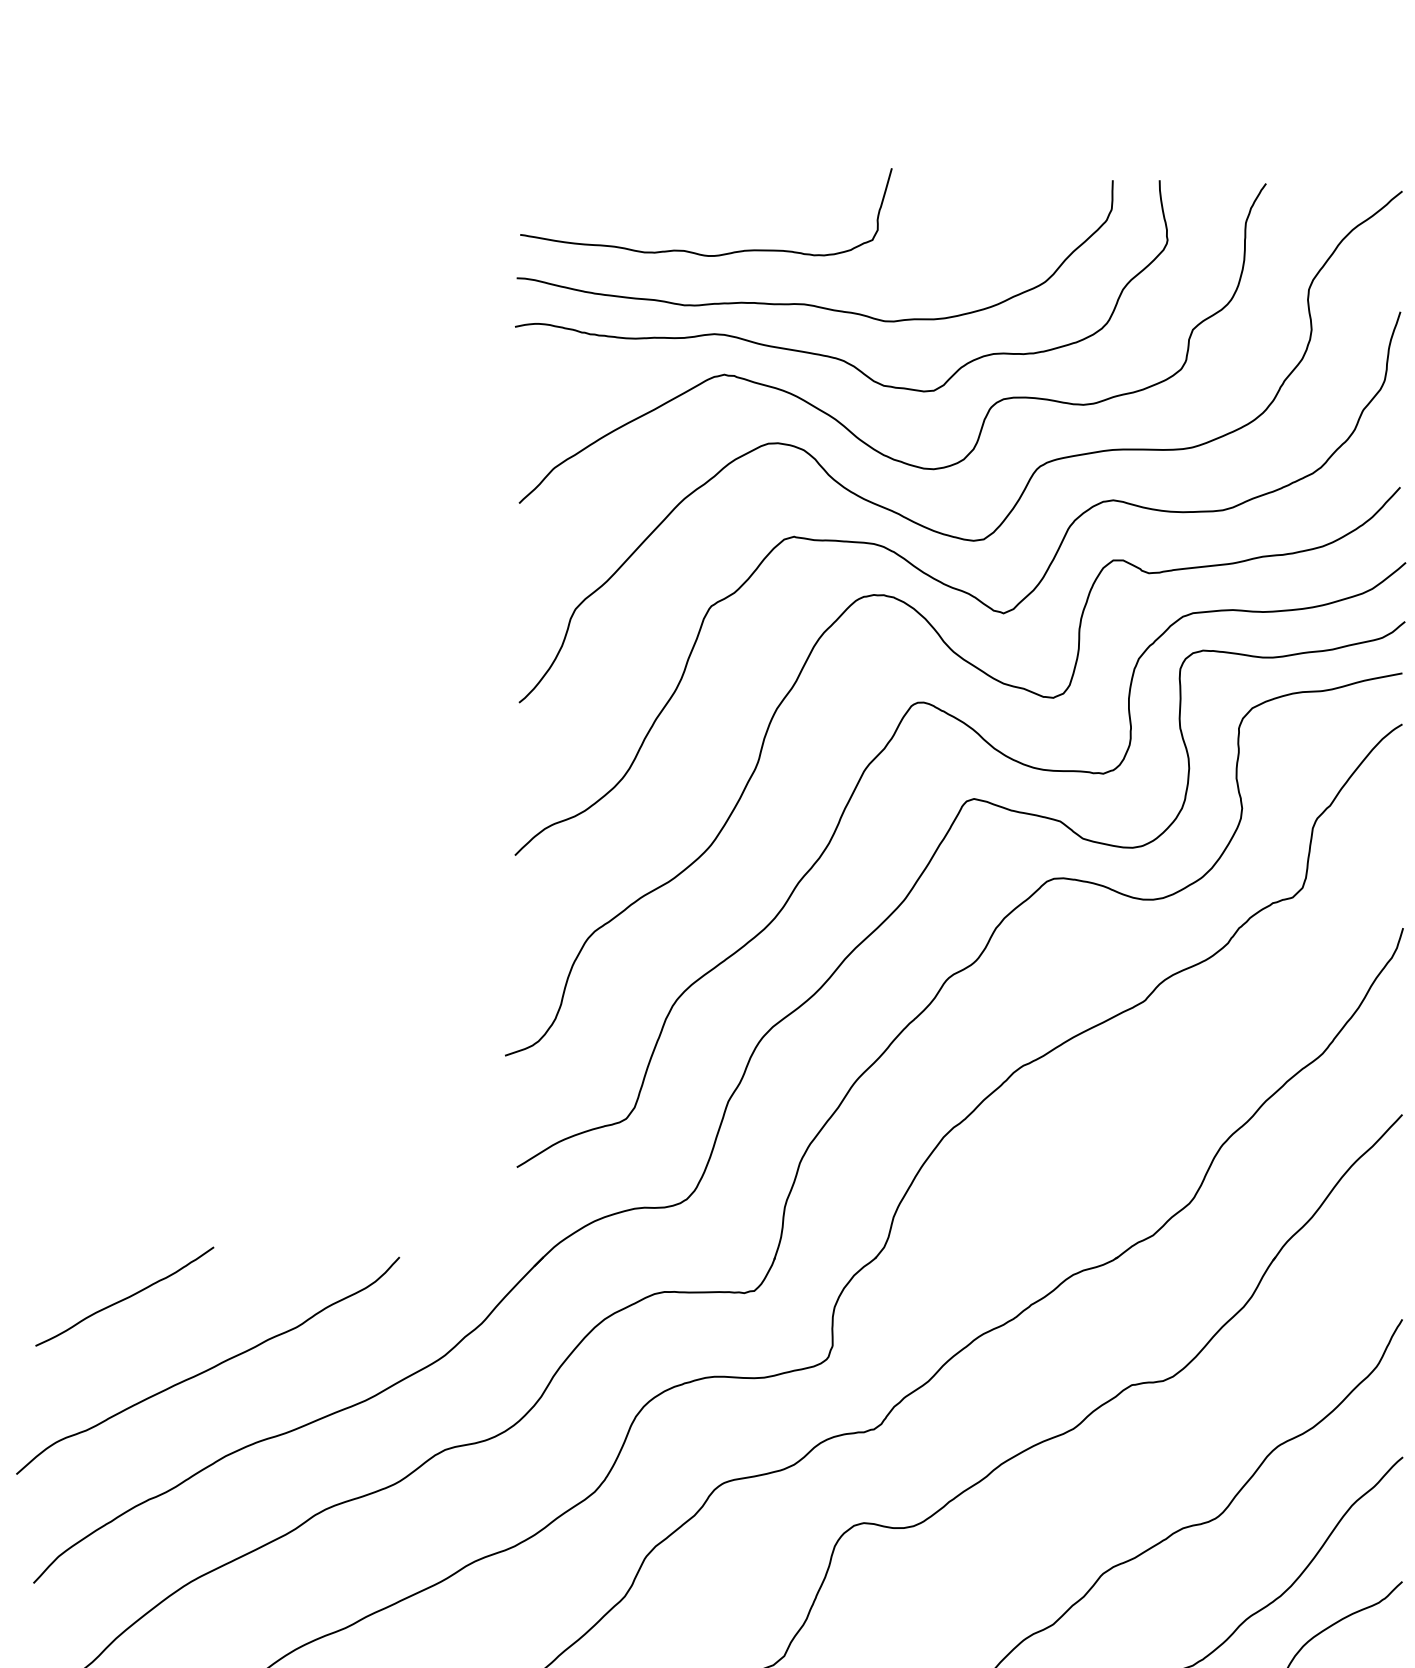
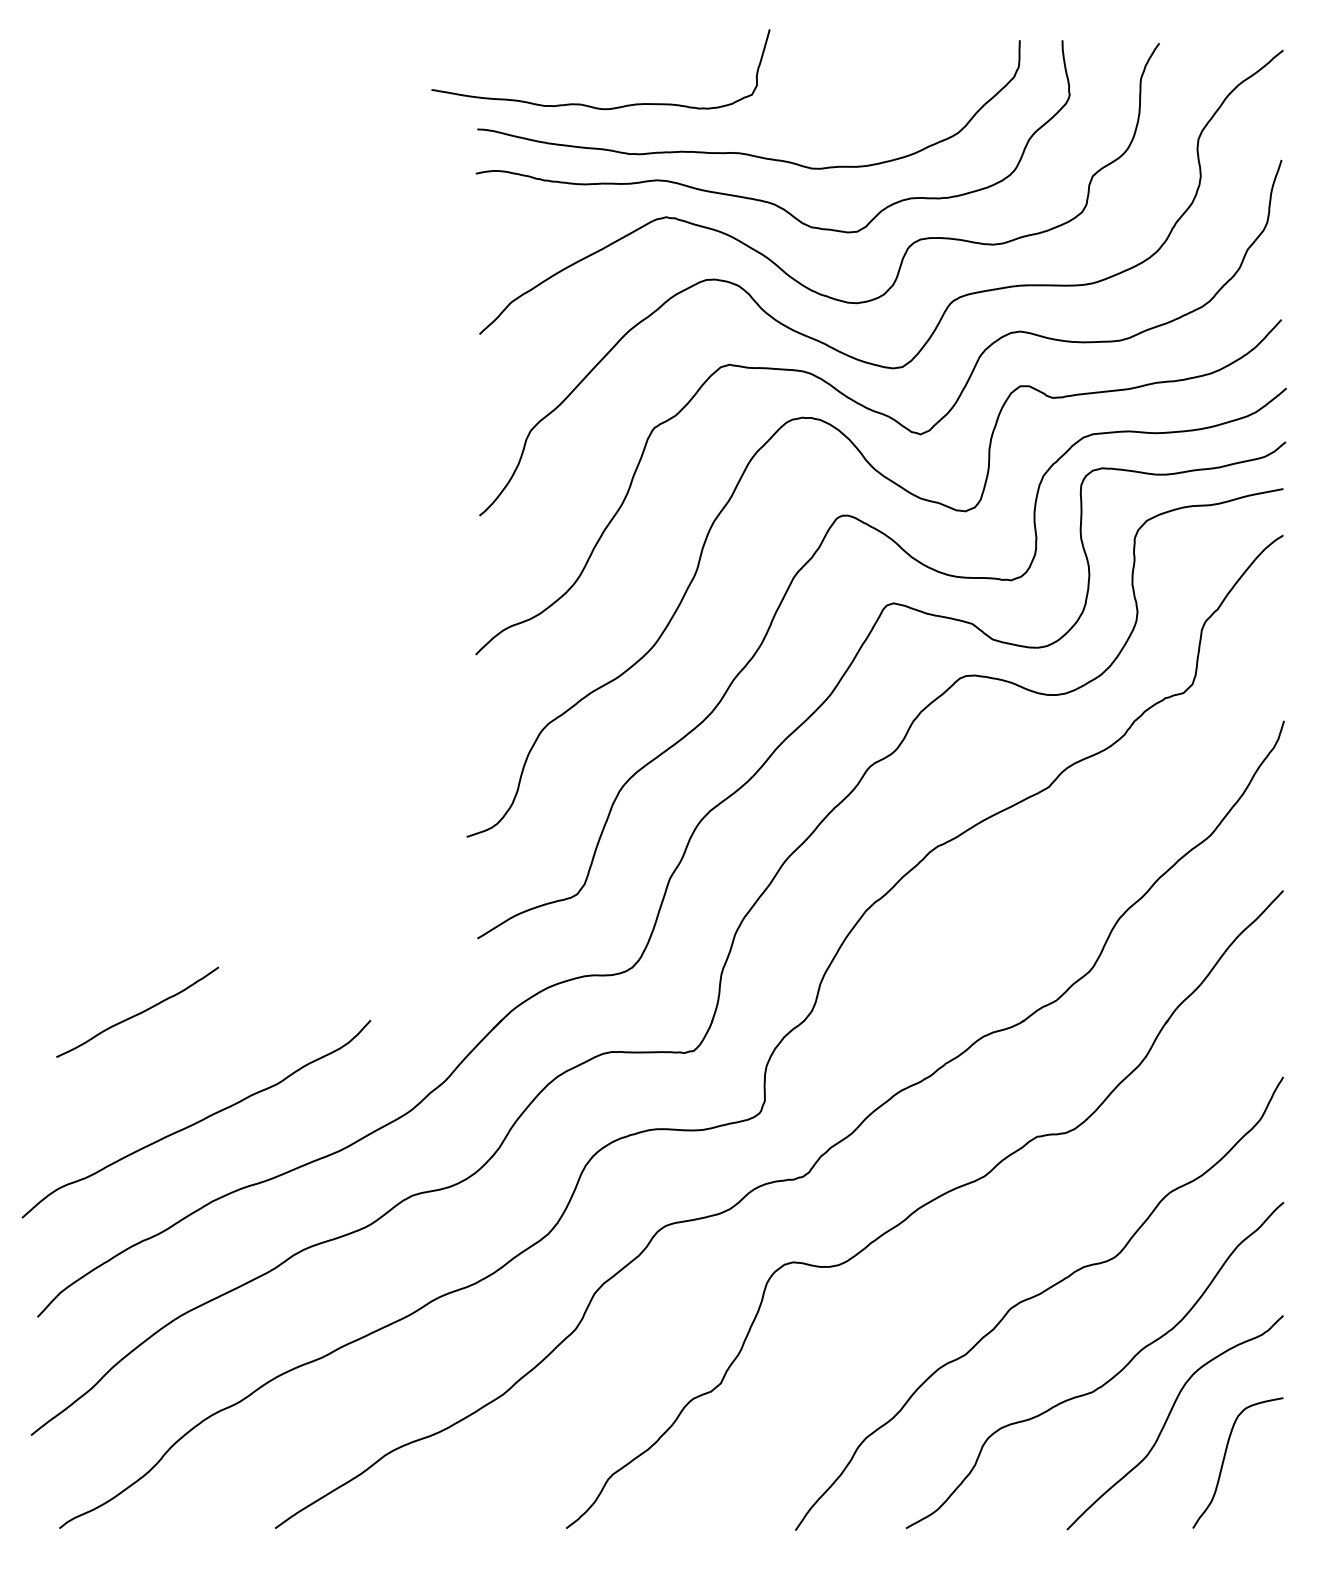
curve: (694, 251) -> (590, 105), moved
curve: (124, 1298) -> (137, 1013), moved

